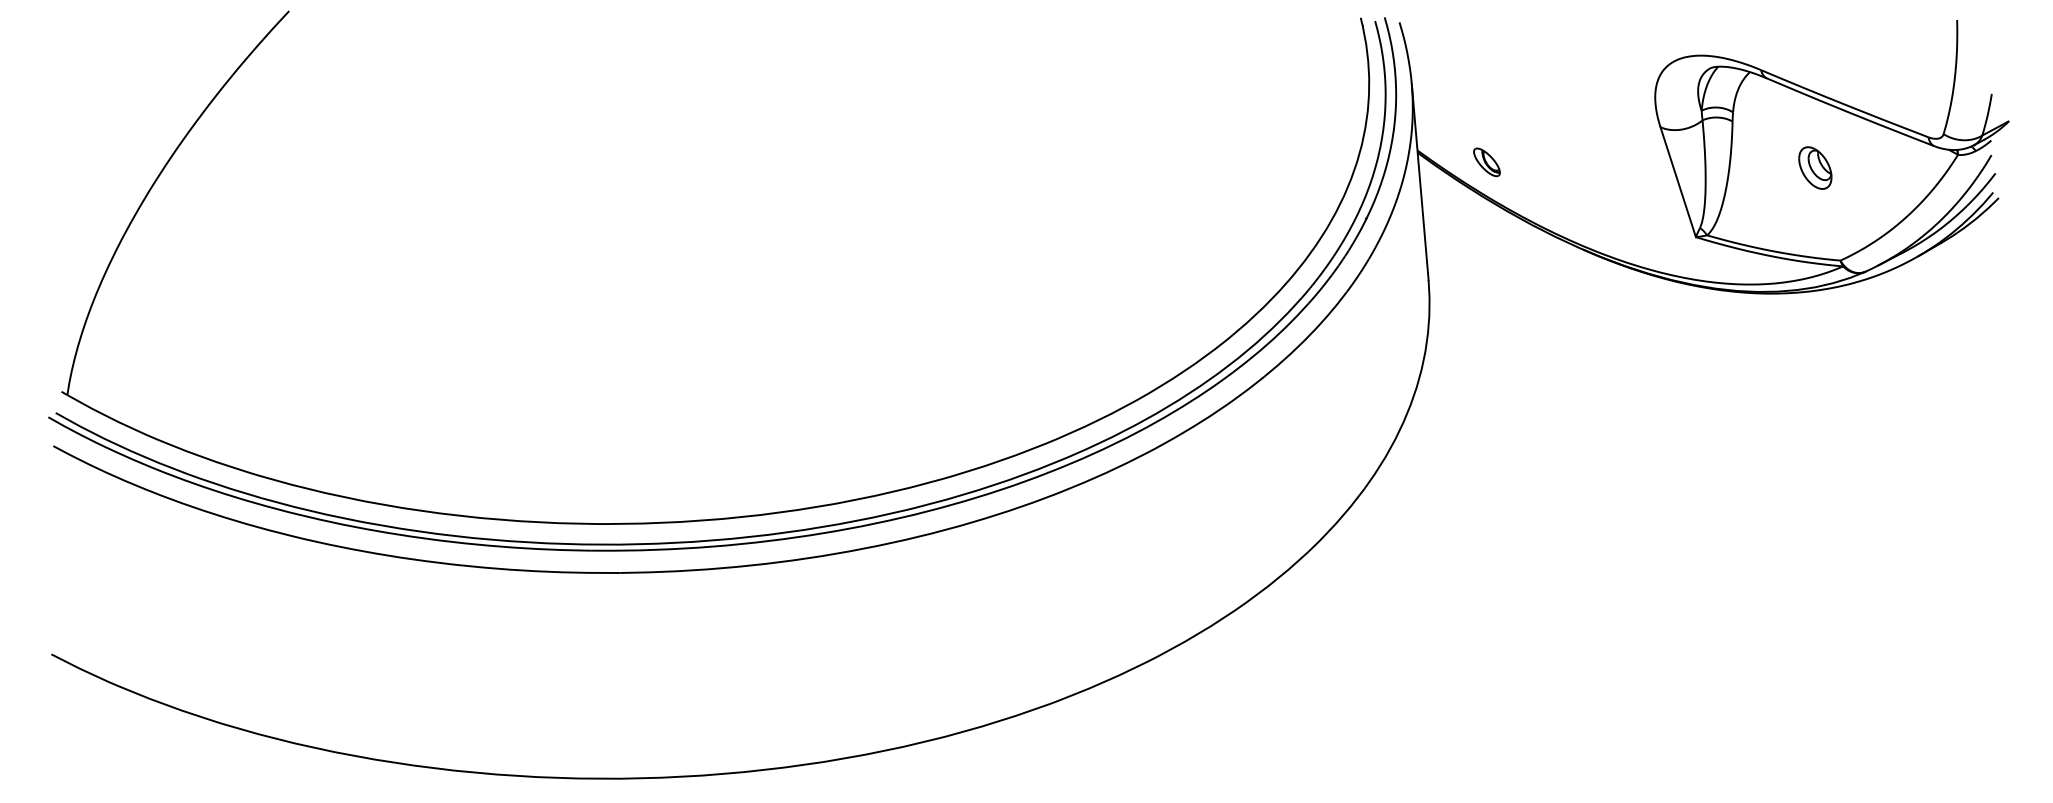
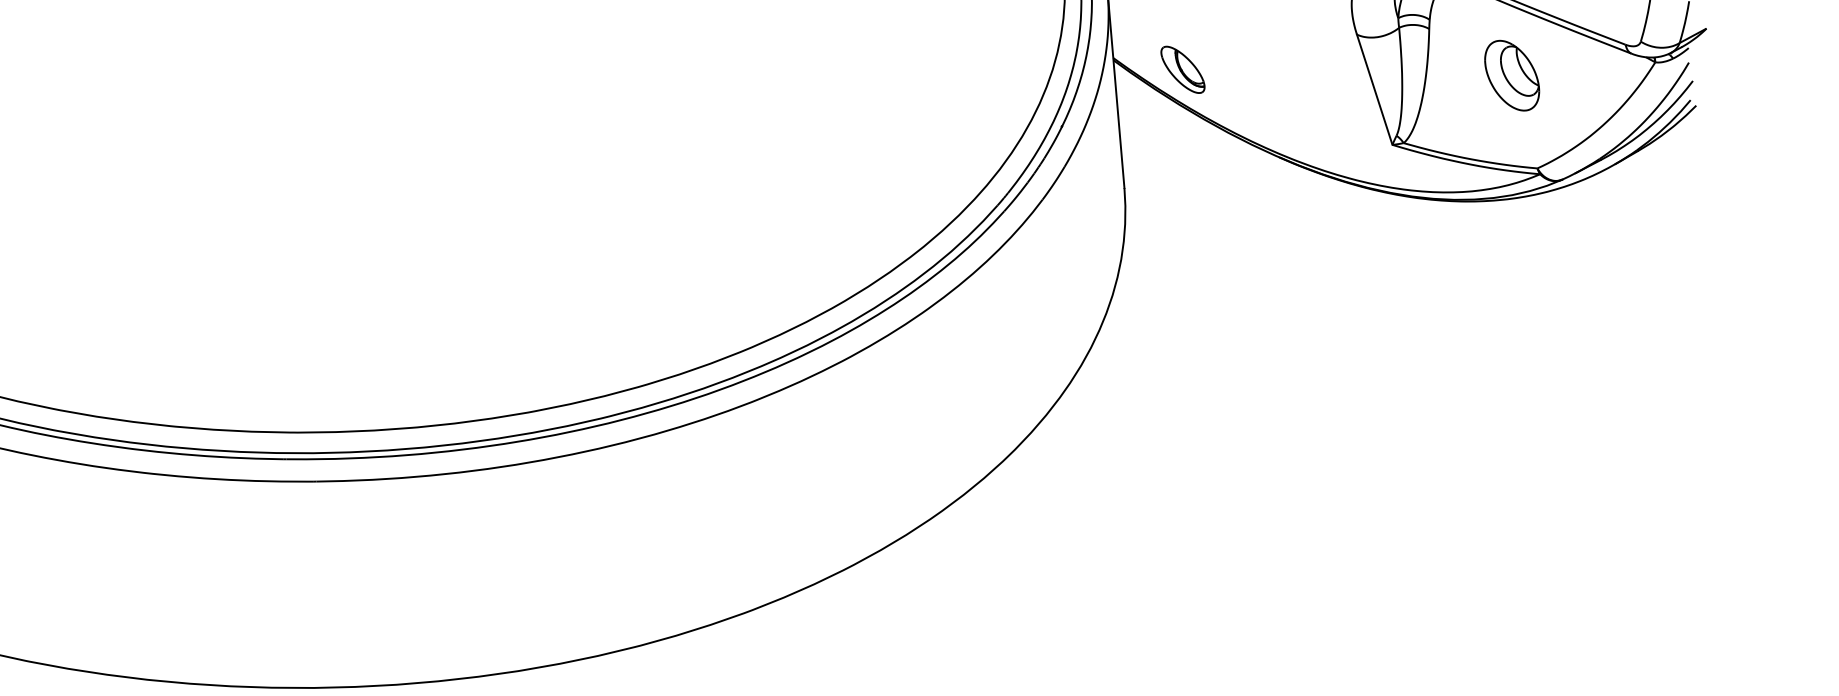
part: (1486, 162) -> (1182, 70), size x1.67
part: (1815, 167) -> (1512, 75), size x1.67

